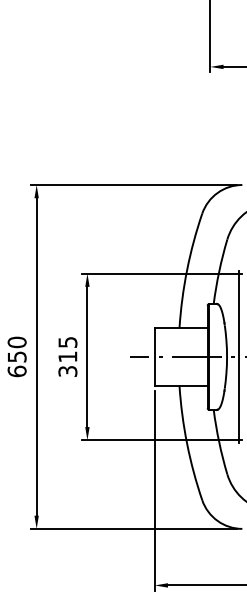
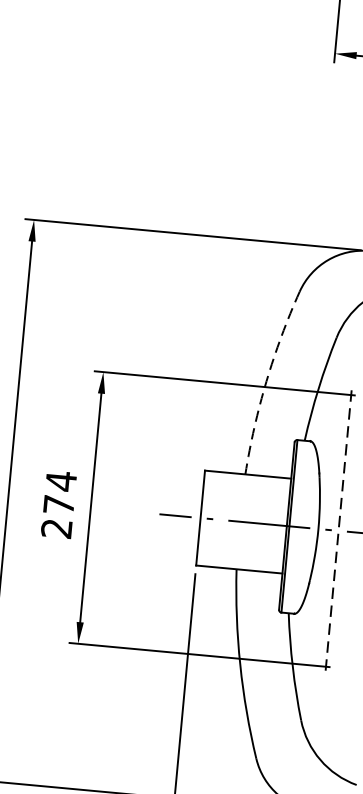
arc: (187, 270) -> (267, 382), solid -> dashed
text: (67, 356) -> (58, 504), 315 -> 274
line: (239, 357) -> (338, 531), solid -> dashed

